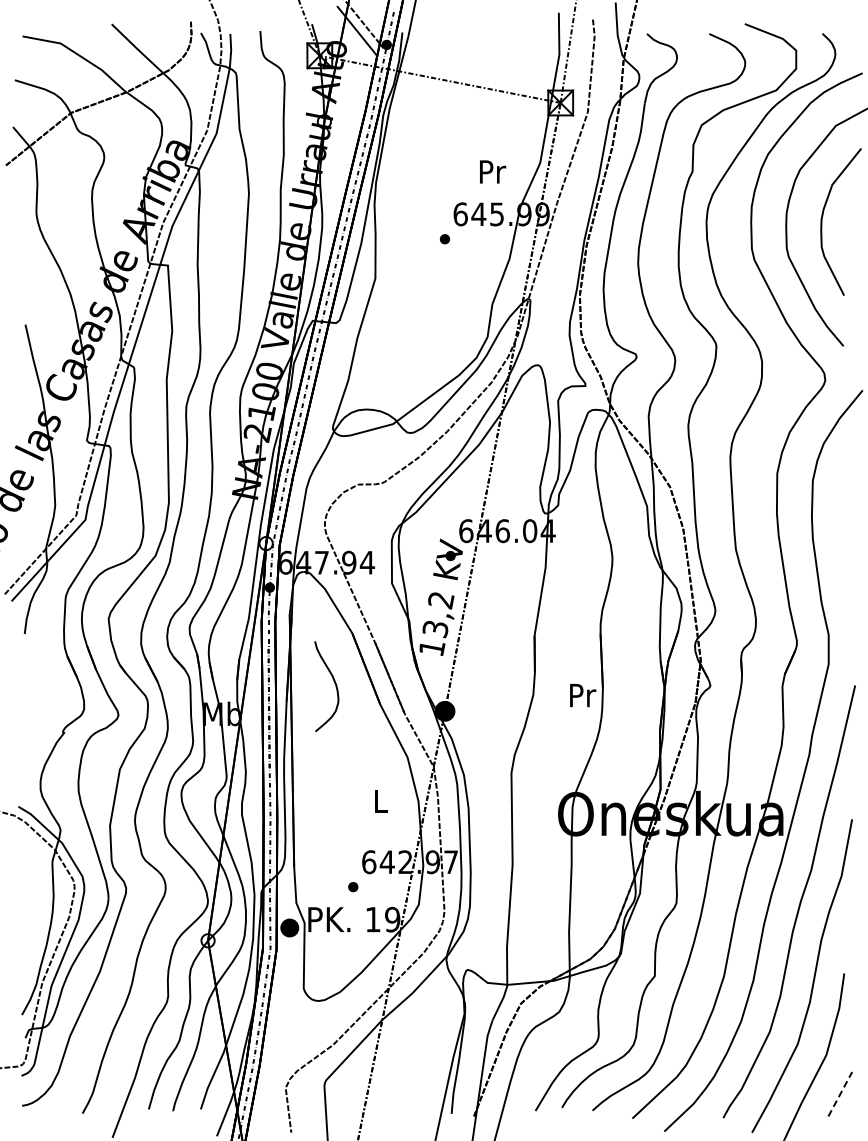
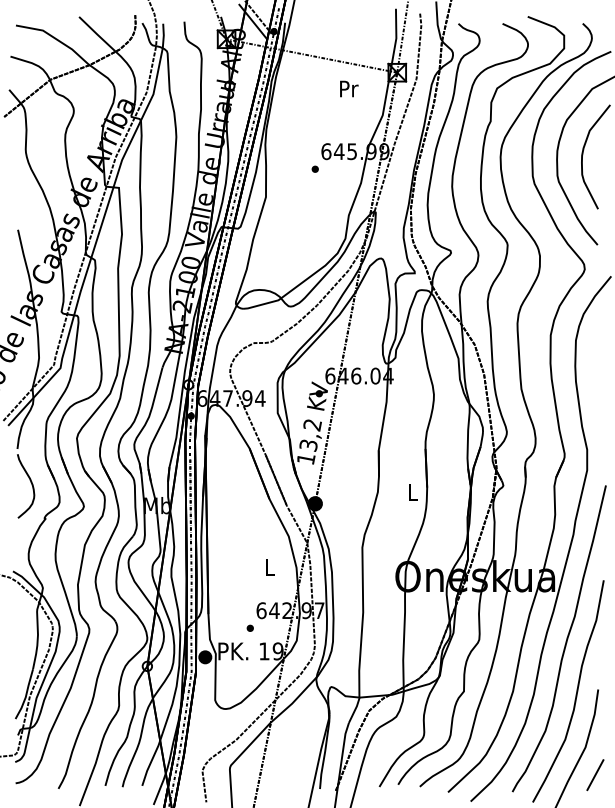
text: (493, 171) -> (349, 88), moved
curve: (334, 683) -> (31, 484), moved
text: (583, 695) -> (413, 492), Pr -> L
line: (840, 1093) -> (595, 774), dashed -> solid

